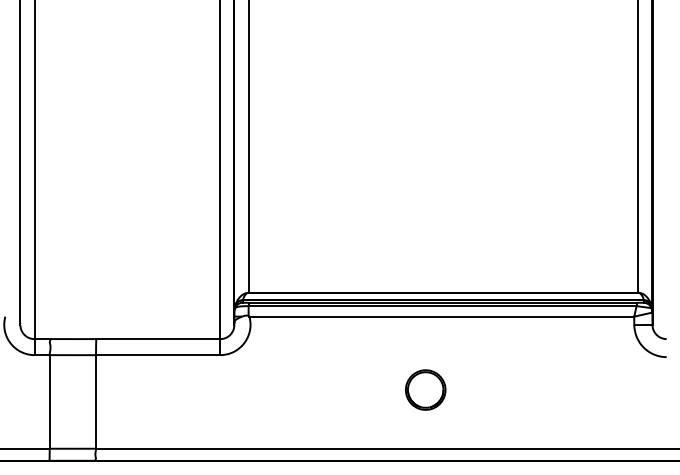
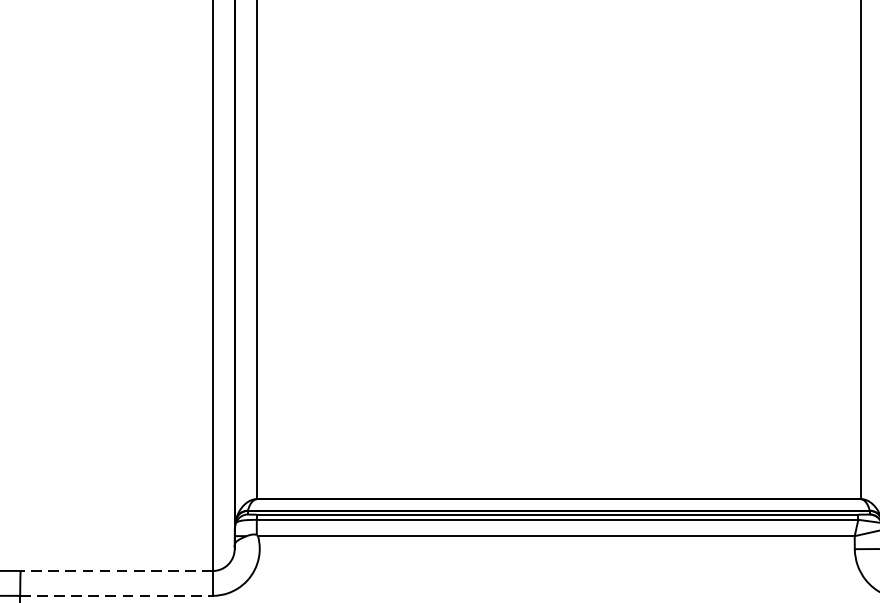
line: (158, 339) -> (117, 571), solid -> dashed
line: (158, 355) -> (117, 596), solid -> dashed

